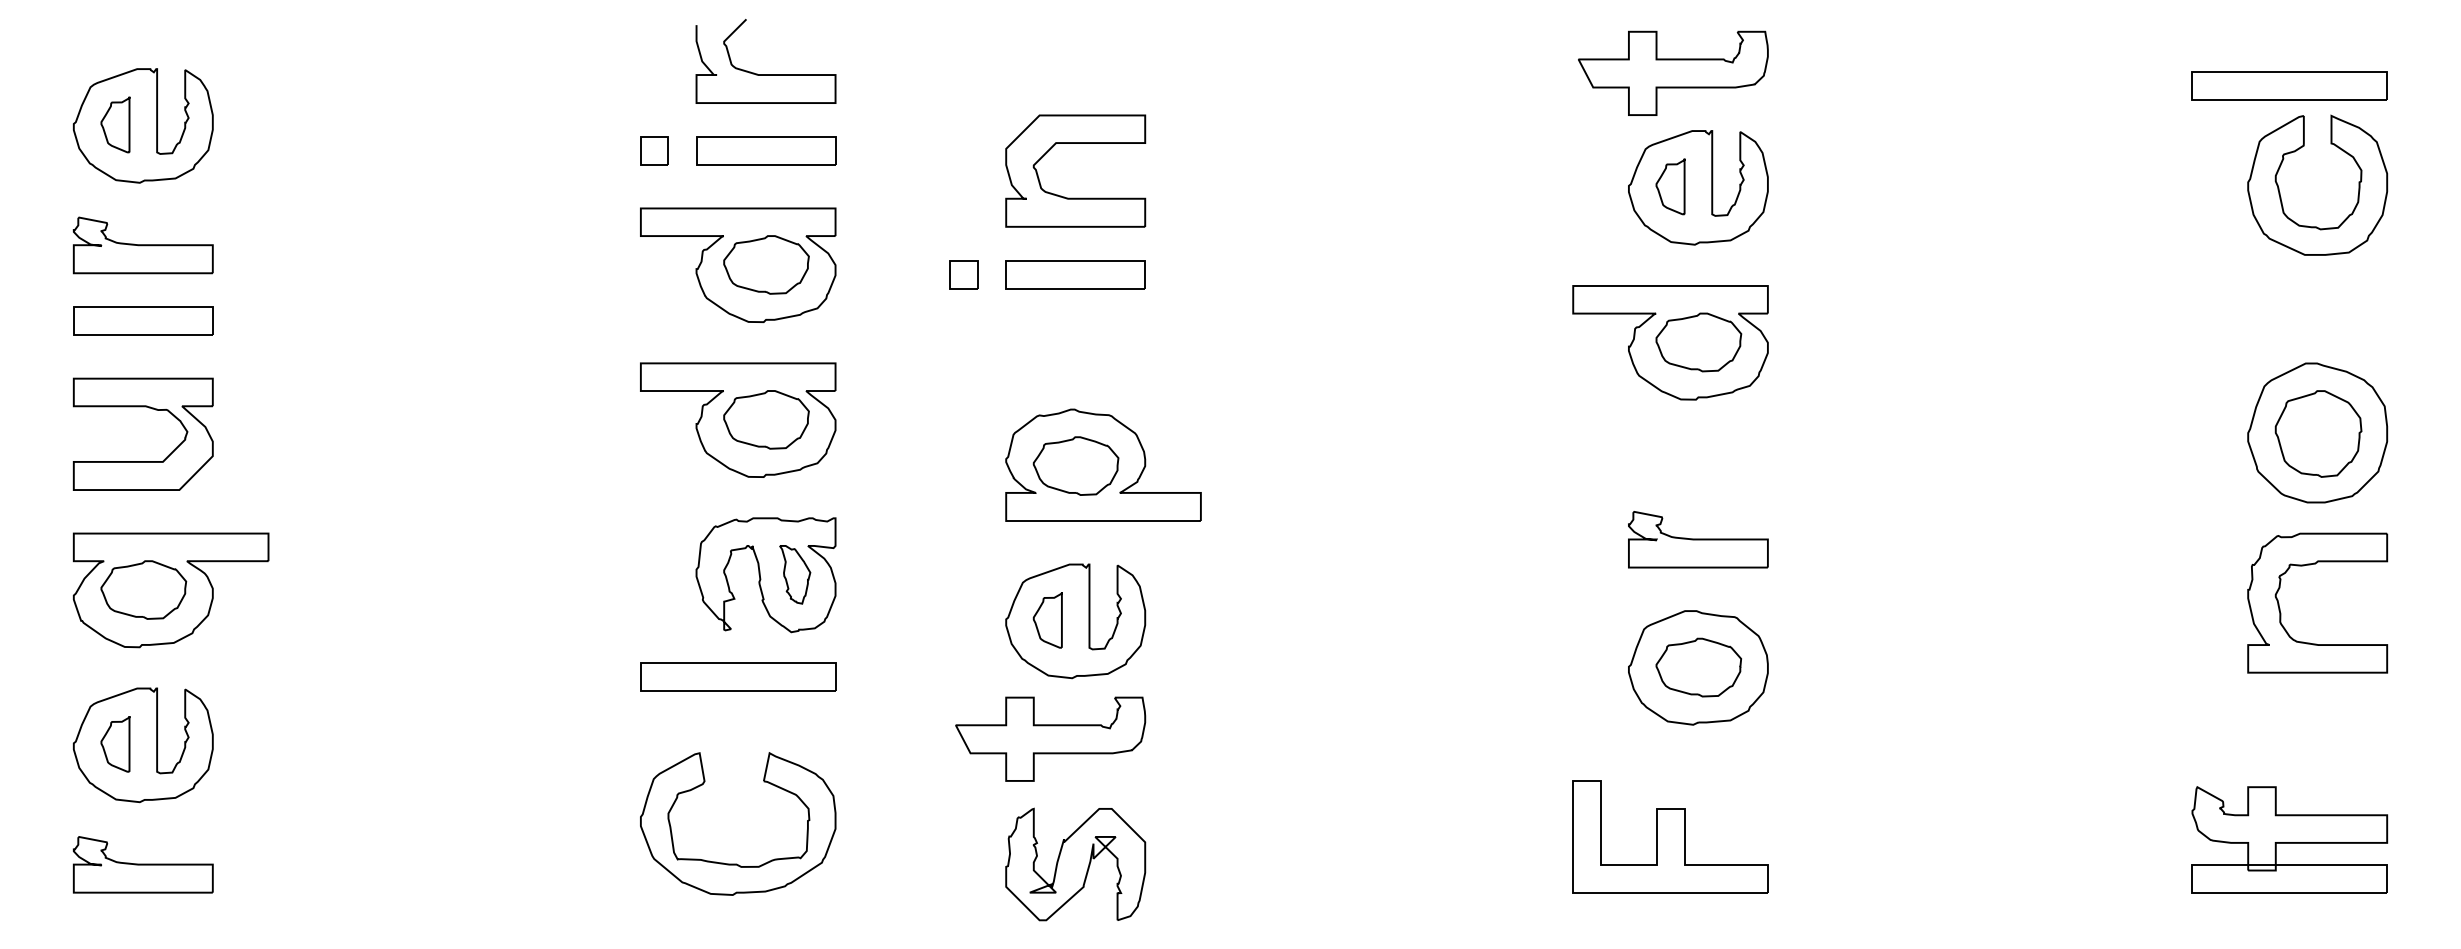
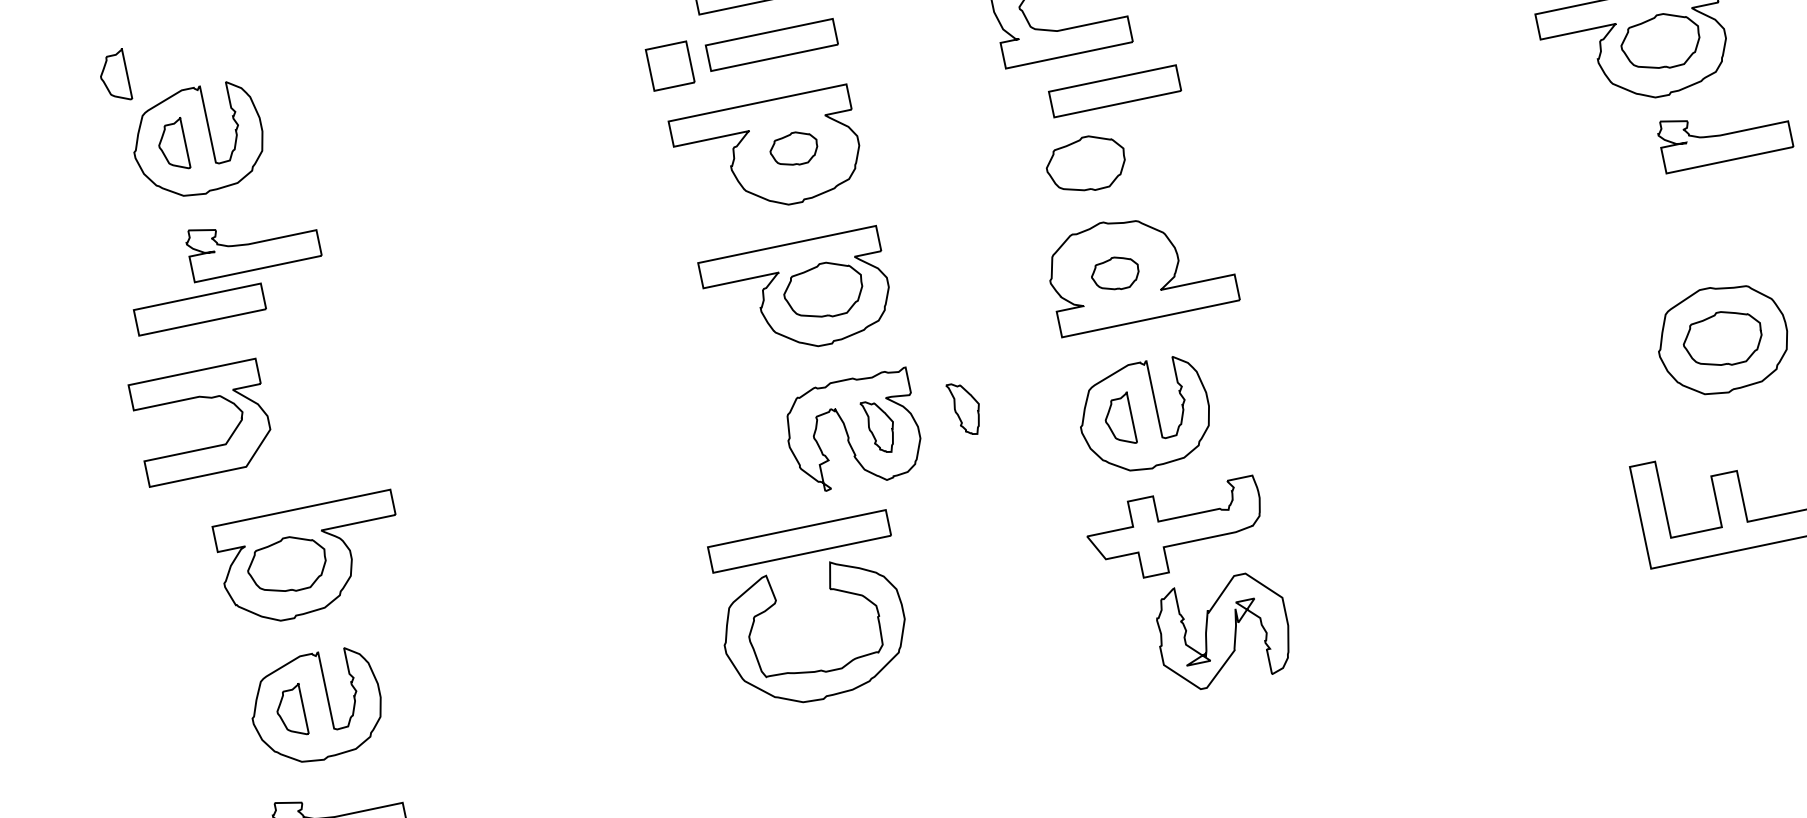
part: (69, 39) -> (114, 76), added
part: (654, 150) -> (670, 65), size x1.6
part: (142, 245) -> (252, 243), moved
part: (766, 264) -> (794, 148), size x0.6
part: (963, 274) -> (976, 120), removed
part: (1075, 274) -> (1114, 91), moved
part: (143, 320) -> (200, 309), moved
part: (1069, 344) -> (1086, 164), added
part: (149, 408) -> (203, 398), moved
part: (1075, 465) -> (1114, 273), size x0.6
part: (1698, 539) -> (1724, 134), moved
part: (889, 574) -> (965, 408), added
part: (738, 676) -> (799, 540), moved
part: (1050, 738) -> (1176, 530), moved
part: (736, 863) -> (820, 669), moved
part: (1075, 864) -> (1222, 631), moved

